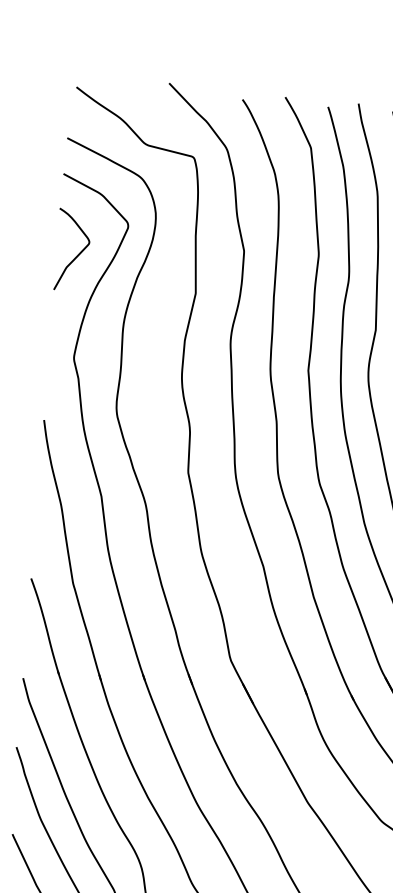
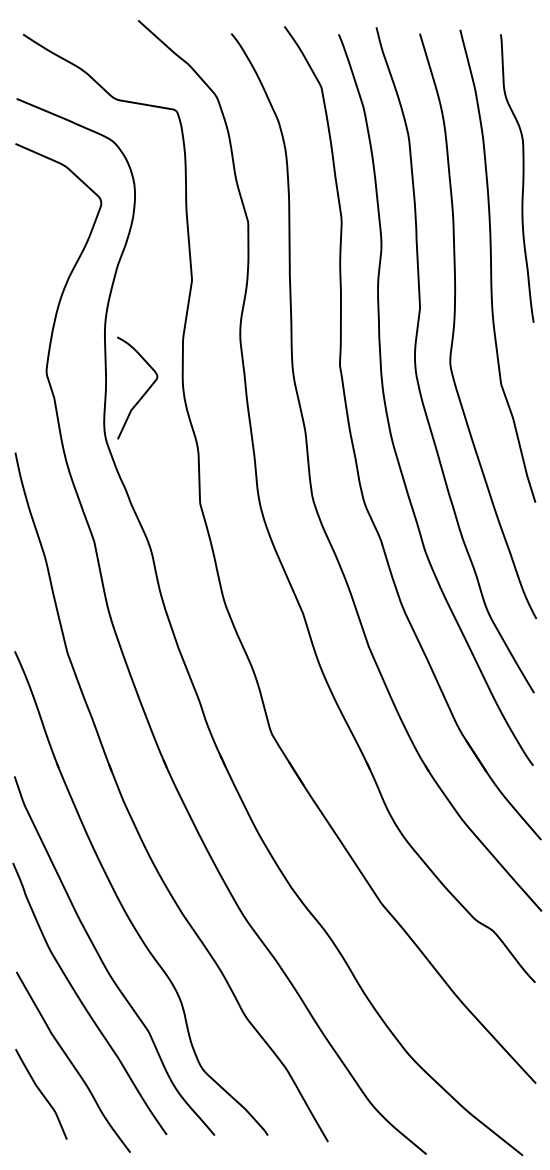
curve: (78, 254) -> (144, 392), moved

